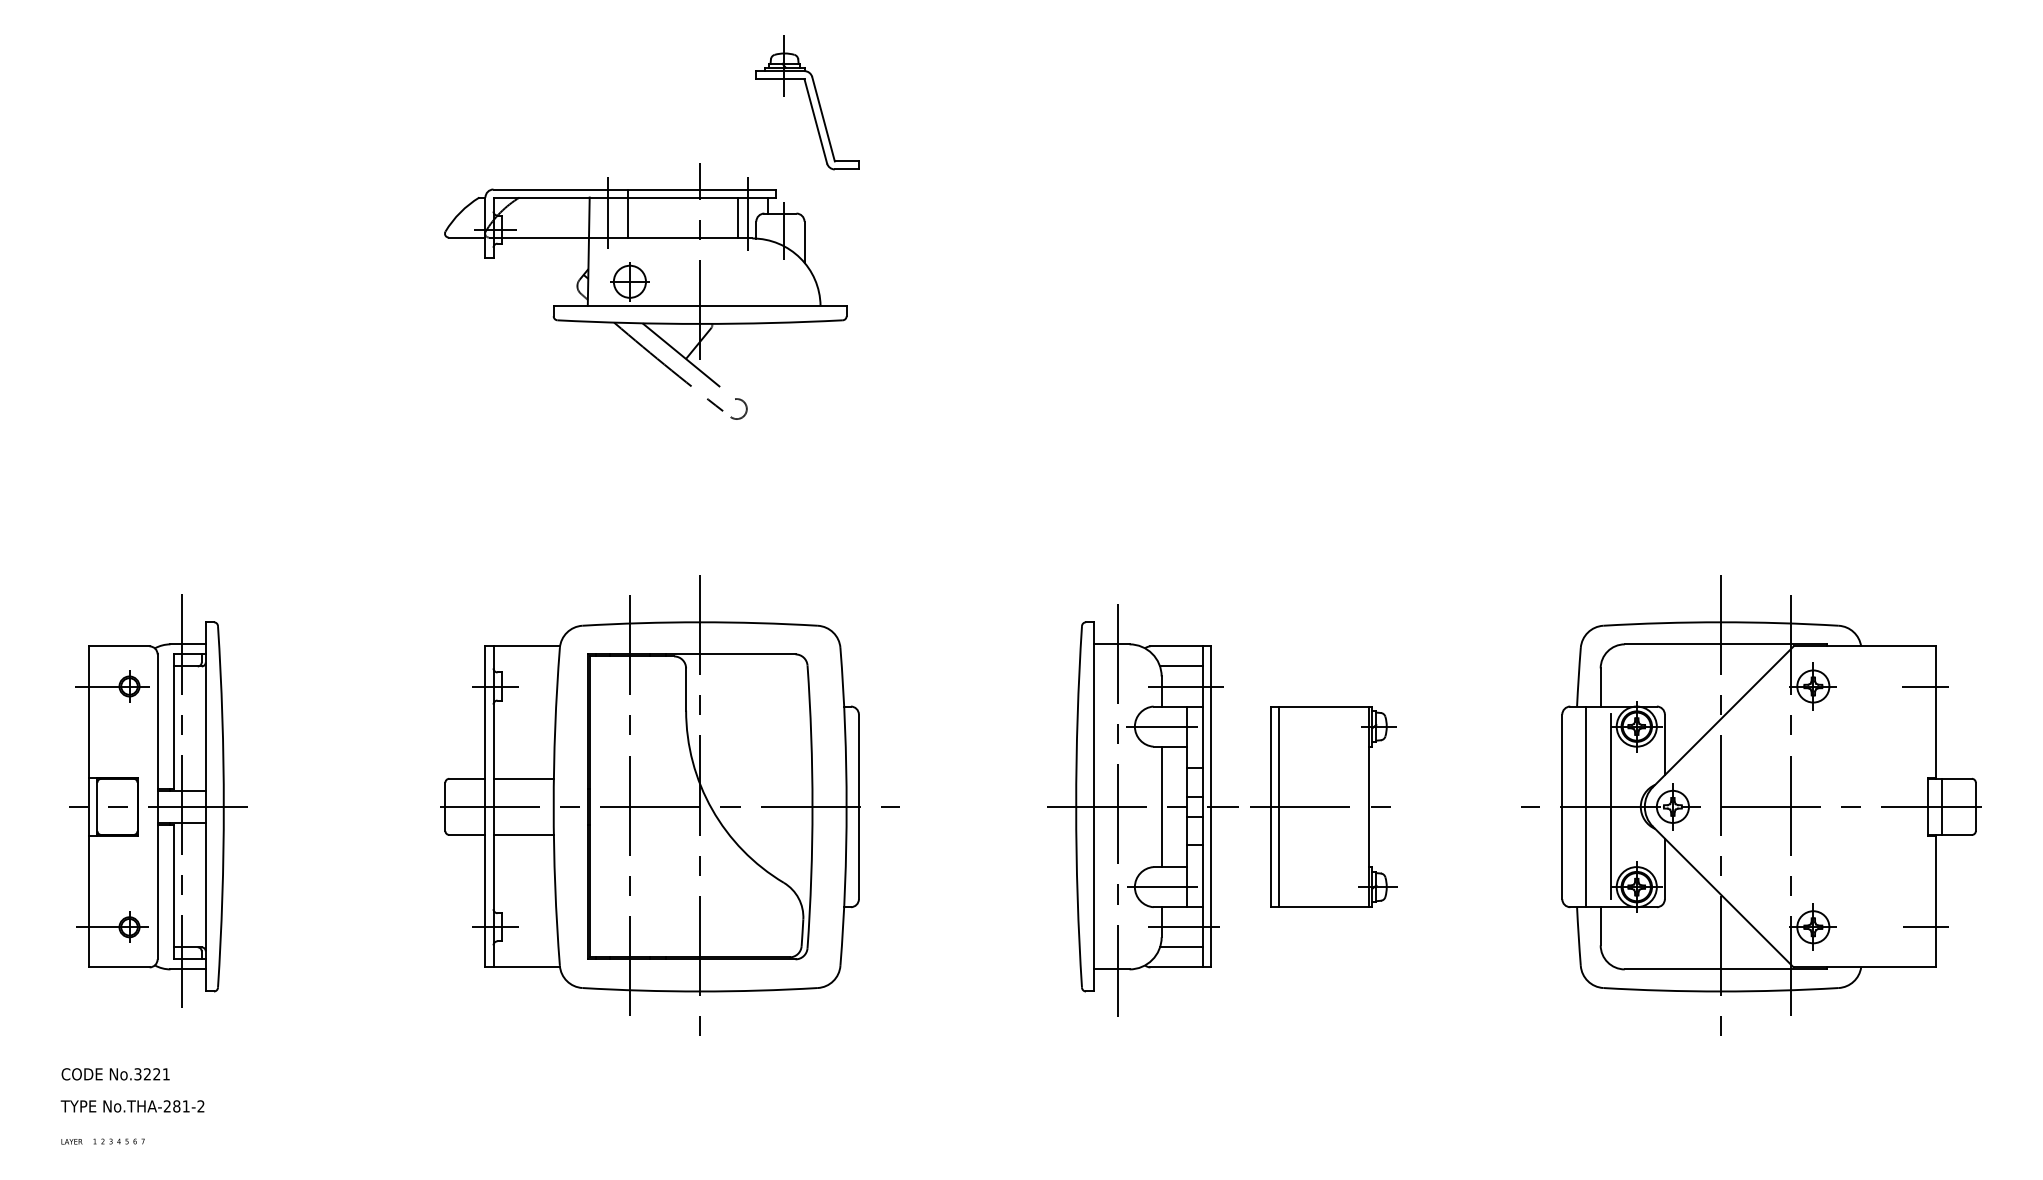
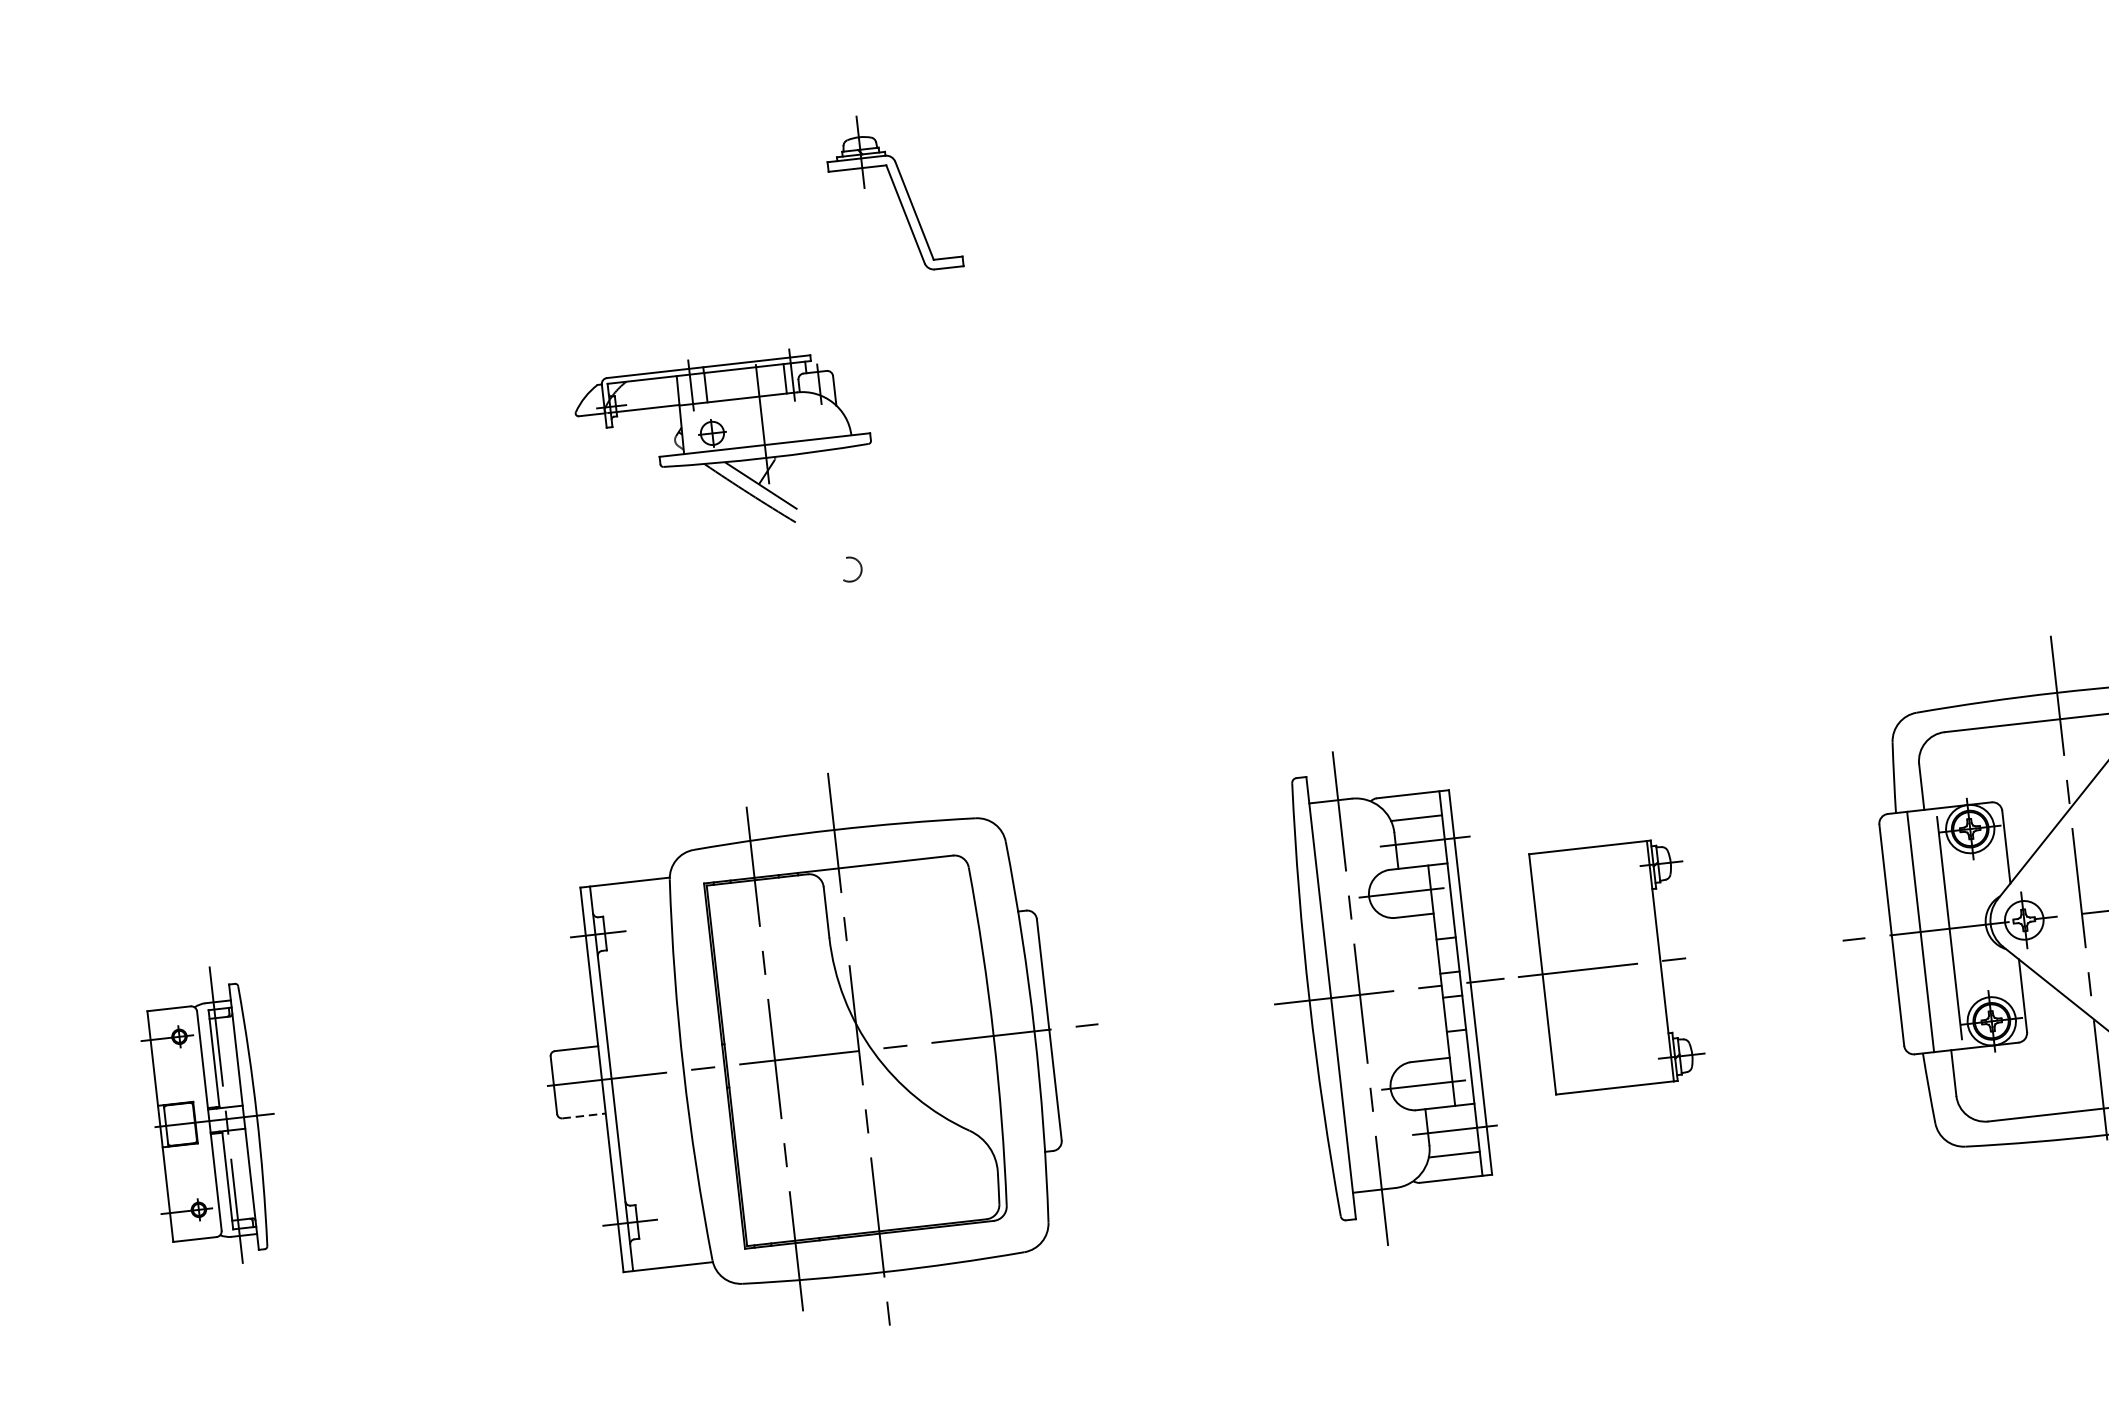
part: (645, 287) -> (723, 436), size x0.6
line: (523, 778) -> (643, 1040), removed
part: (158, 800) -> (209, 1116), size x0.6
line: (1161, 806) -> (1411, 988), removed
line: (1278, 806) -> (1551, 972), removed
line: (467, 834) -> (584, 1115), solid -> dashed
line: (523, 834) -> (651, 1107), removed

